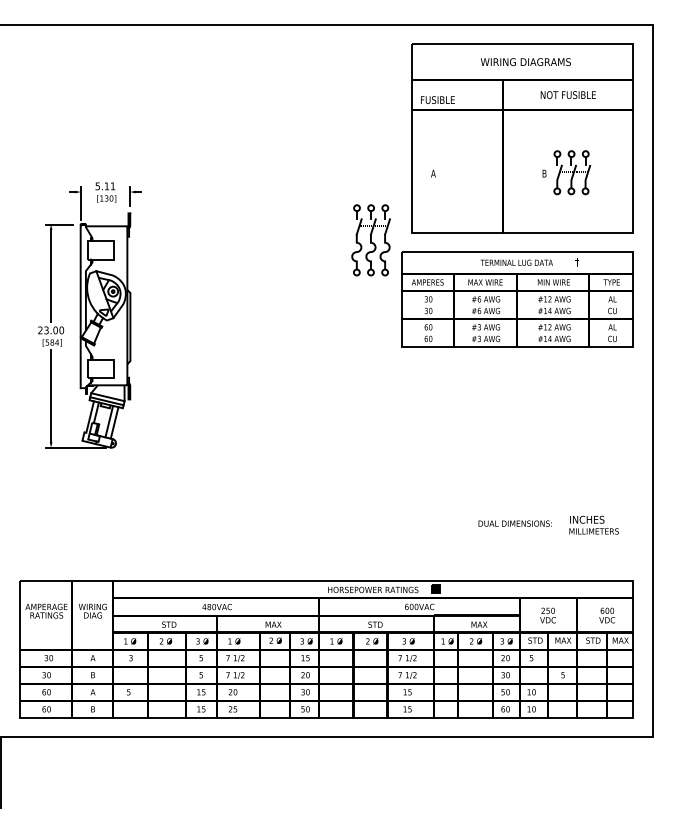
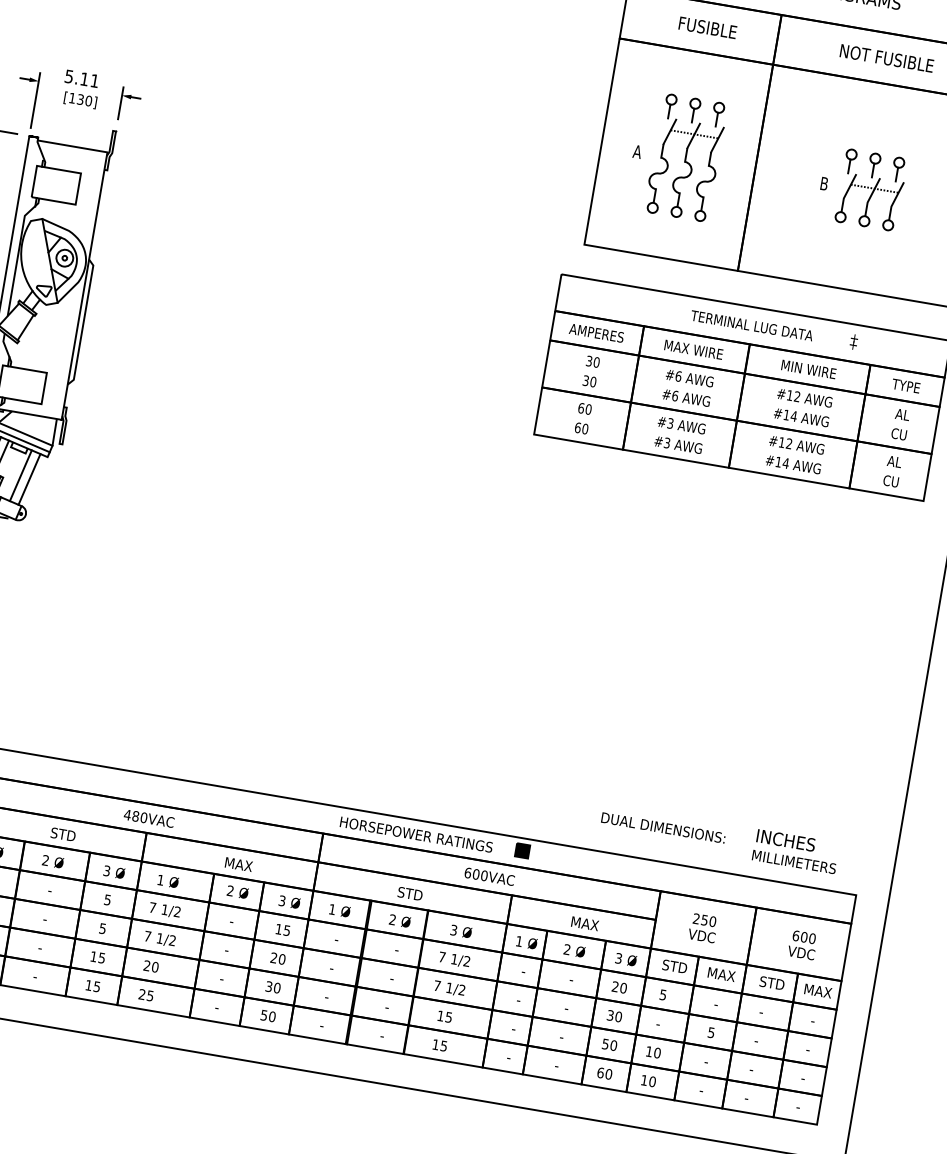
text: (437, 99) -> (707, 26), moved
part: (370, 240) -> (684, 157), moved
text: (514, 523) -> (662, 827), moved
text: (593, 524) -> (795, 850), moved

